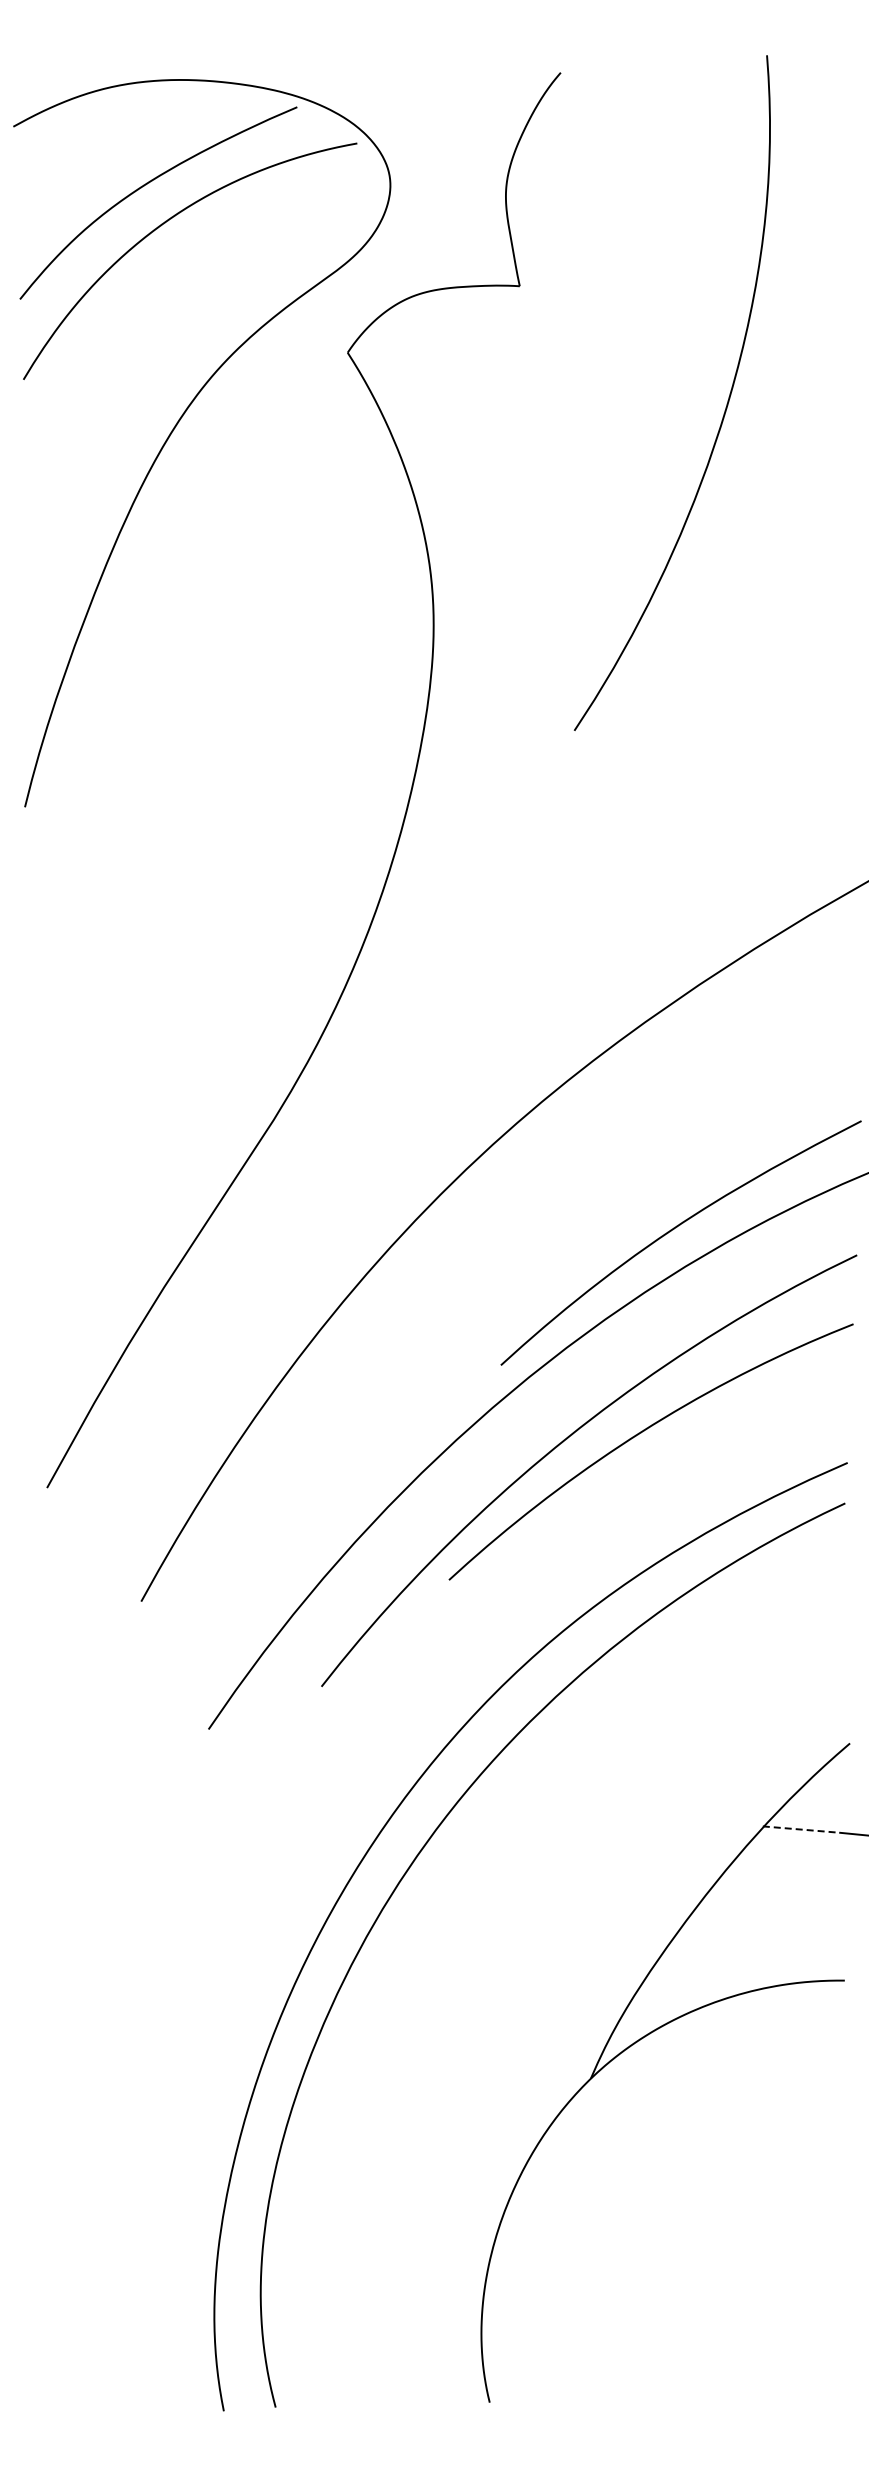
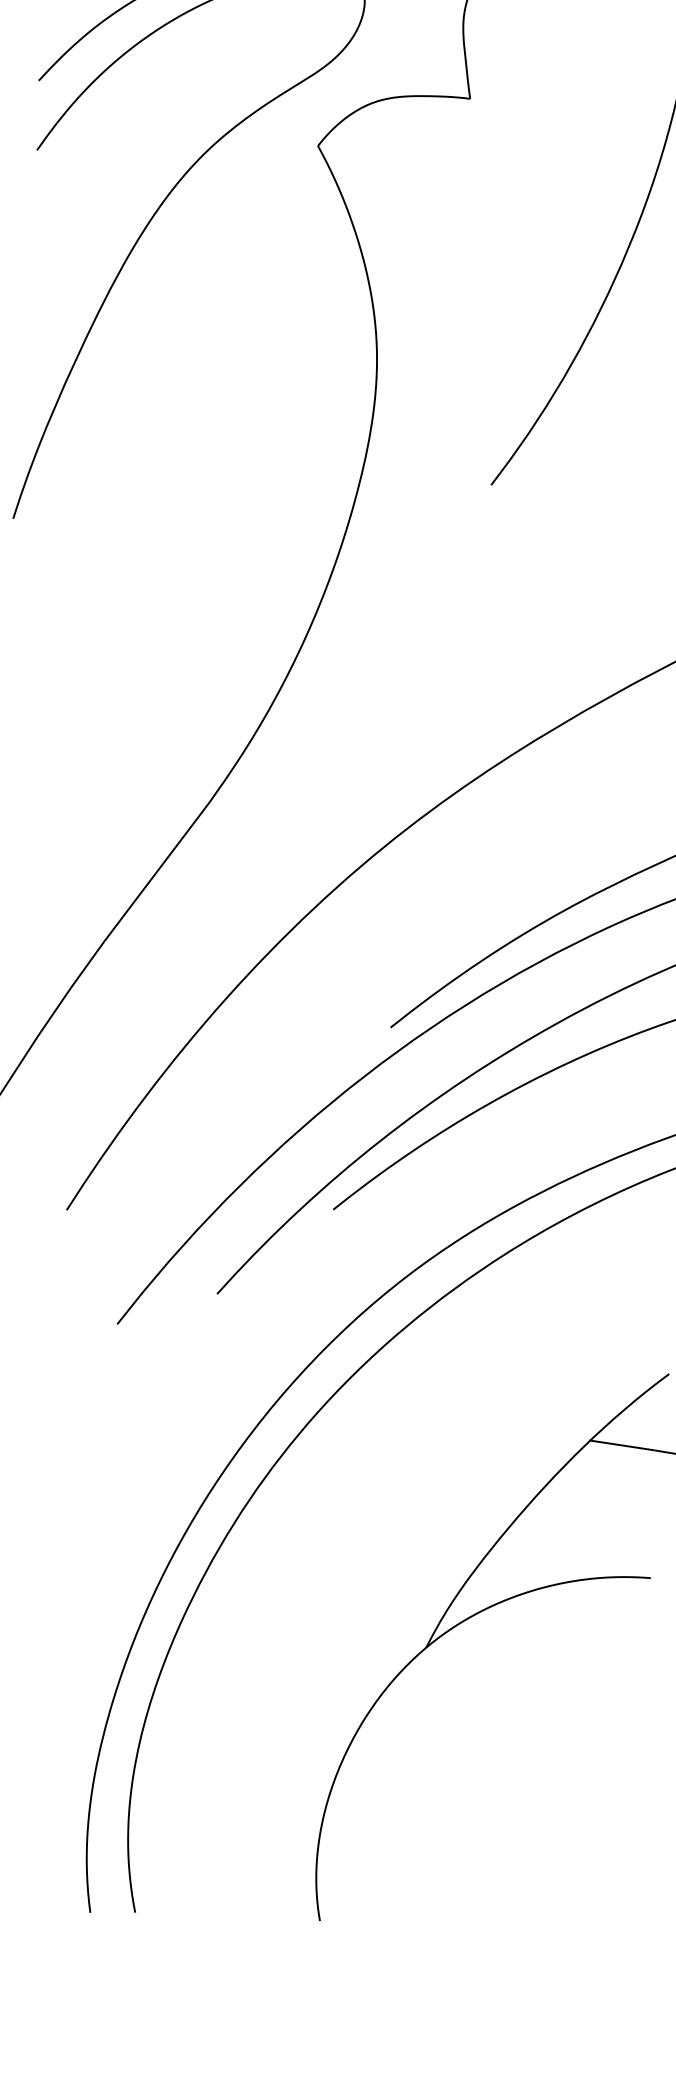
line: (801, 1829) -> (622, 1445), dashed -> solid

